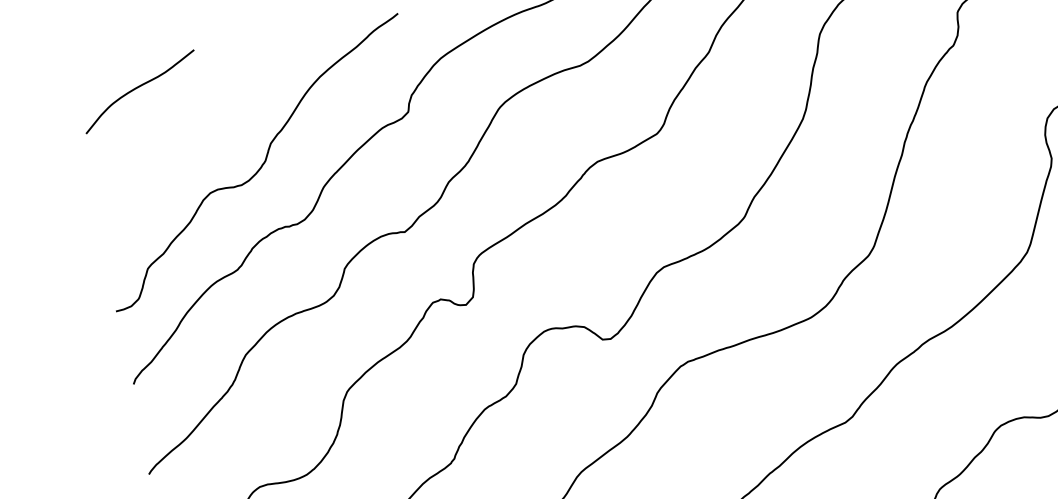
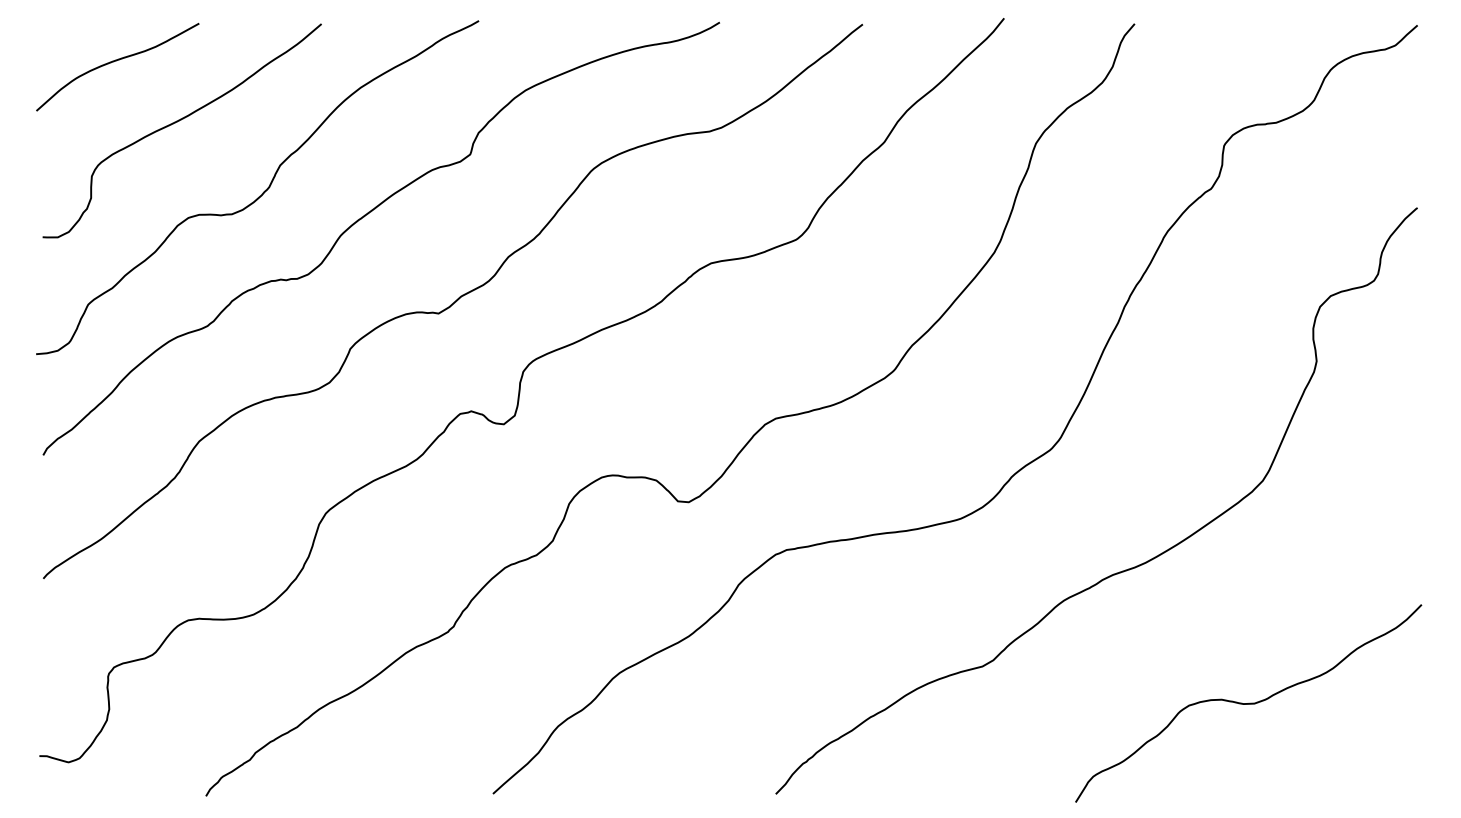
curve: (190, 124) -> (177, 122), added

